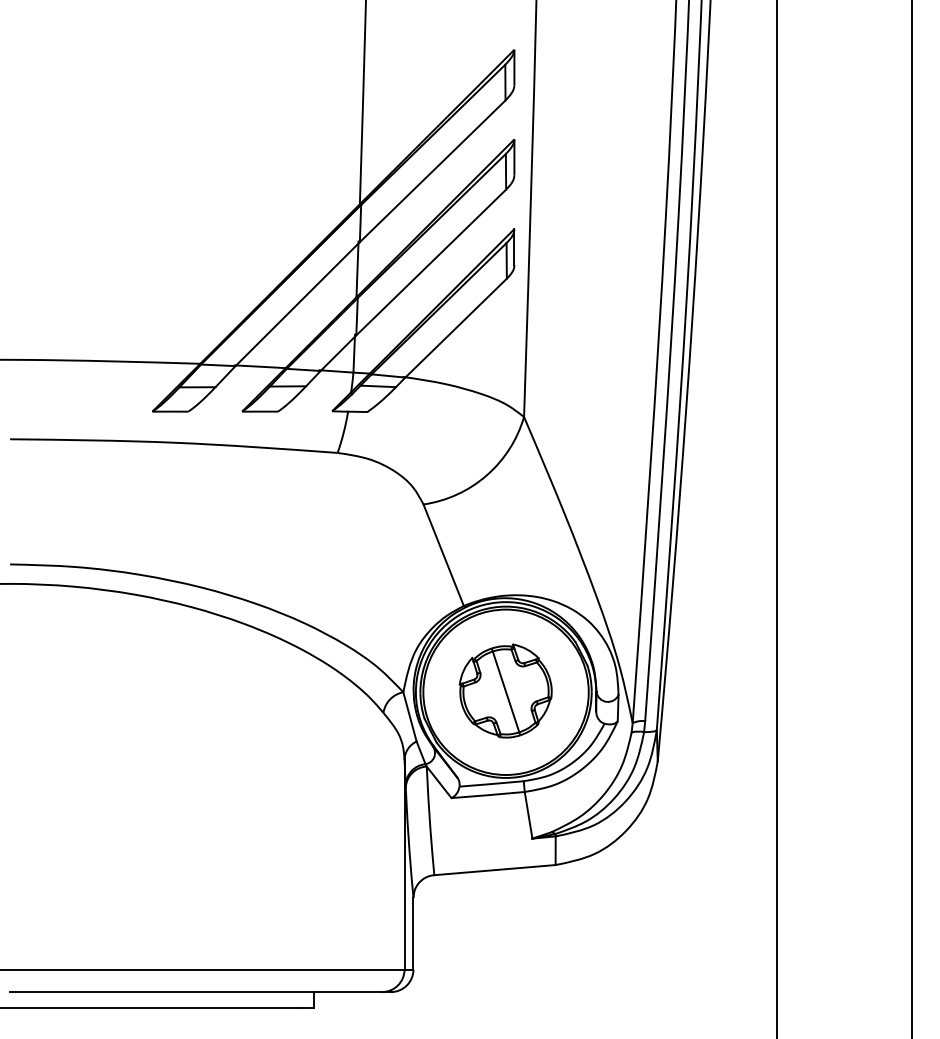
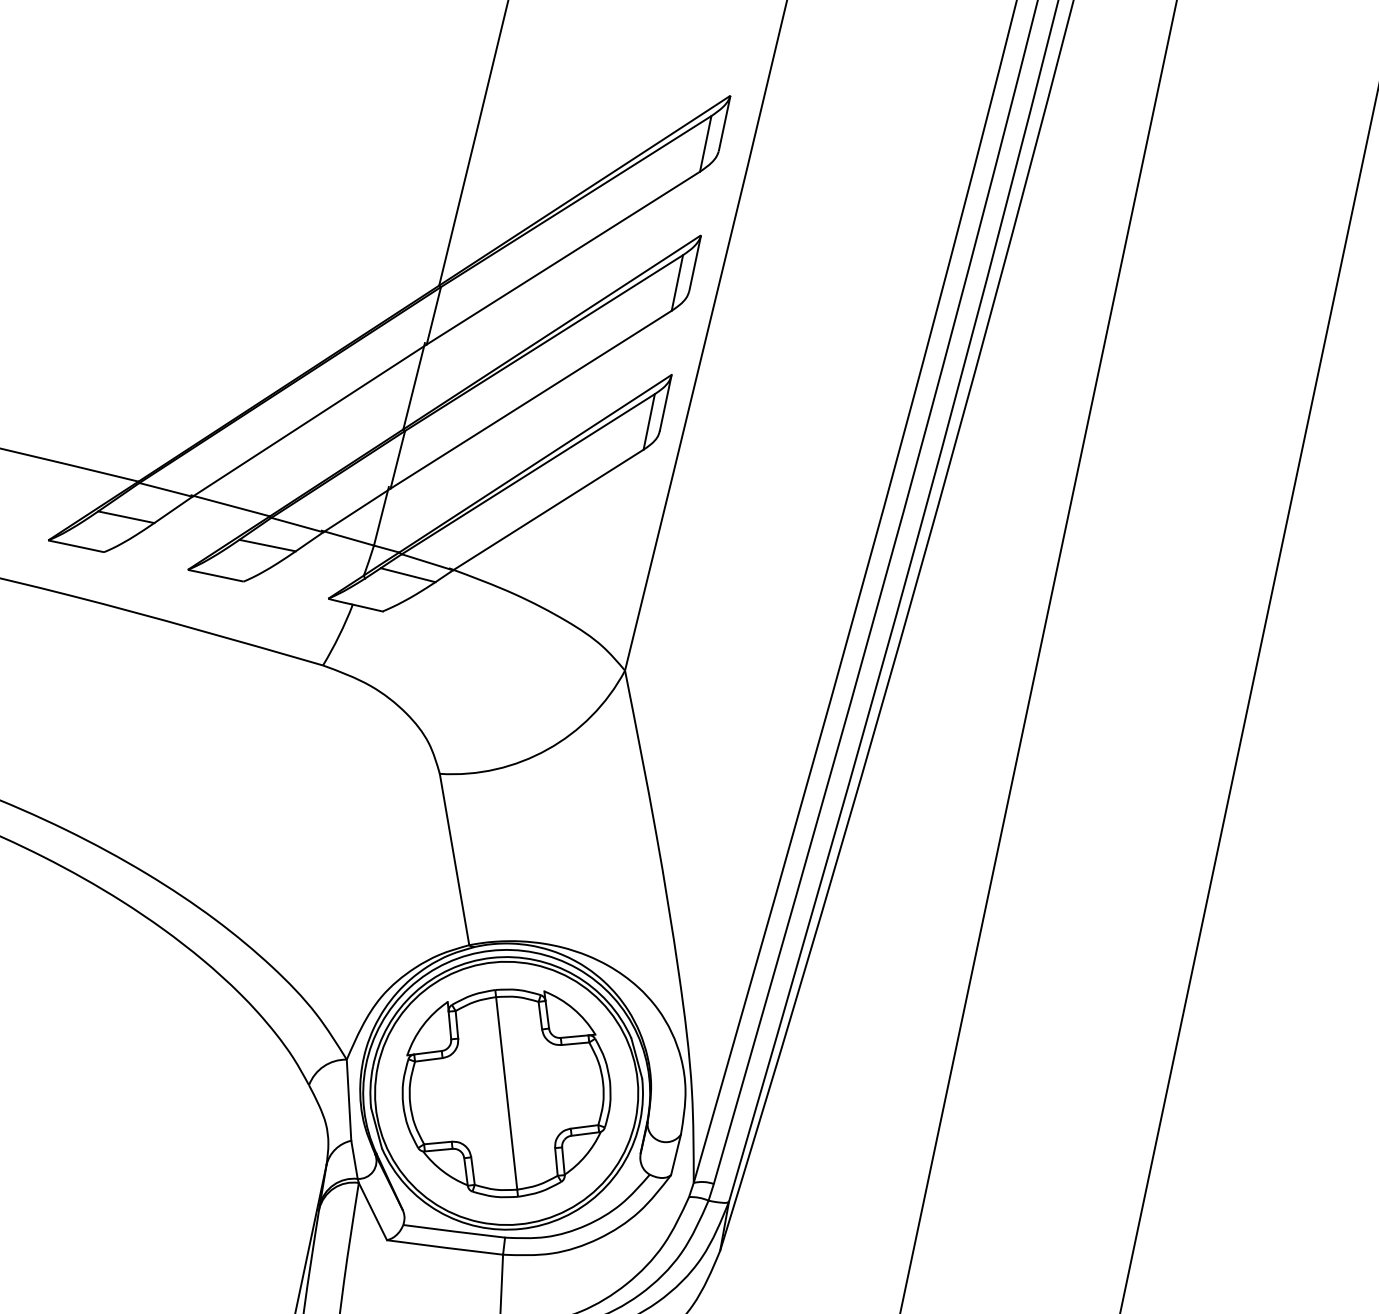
part: (505, 690) -> (506, 1090), size x1.43

